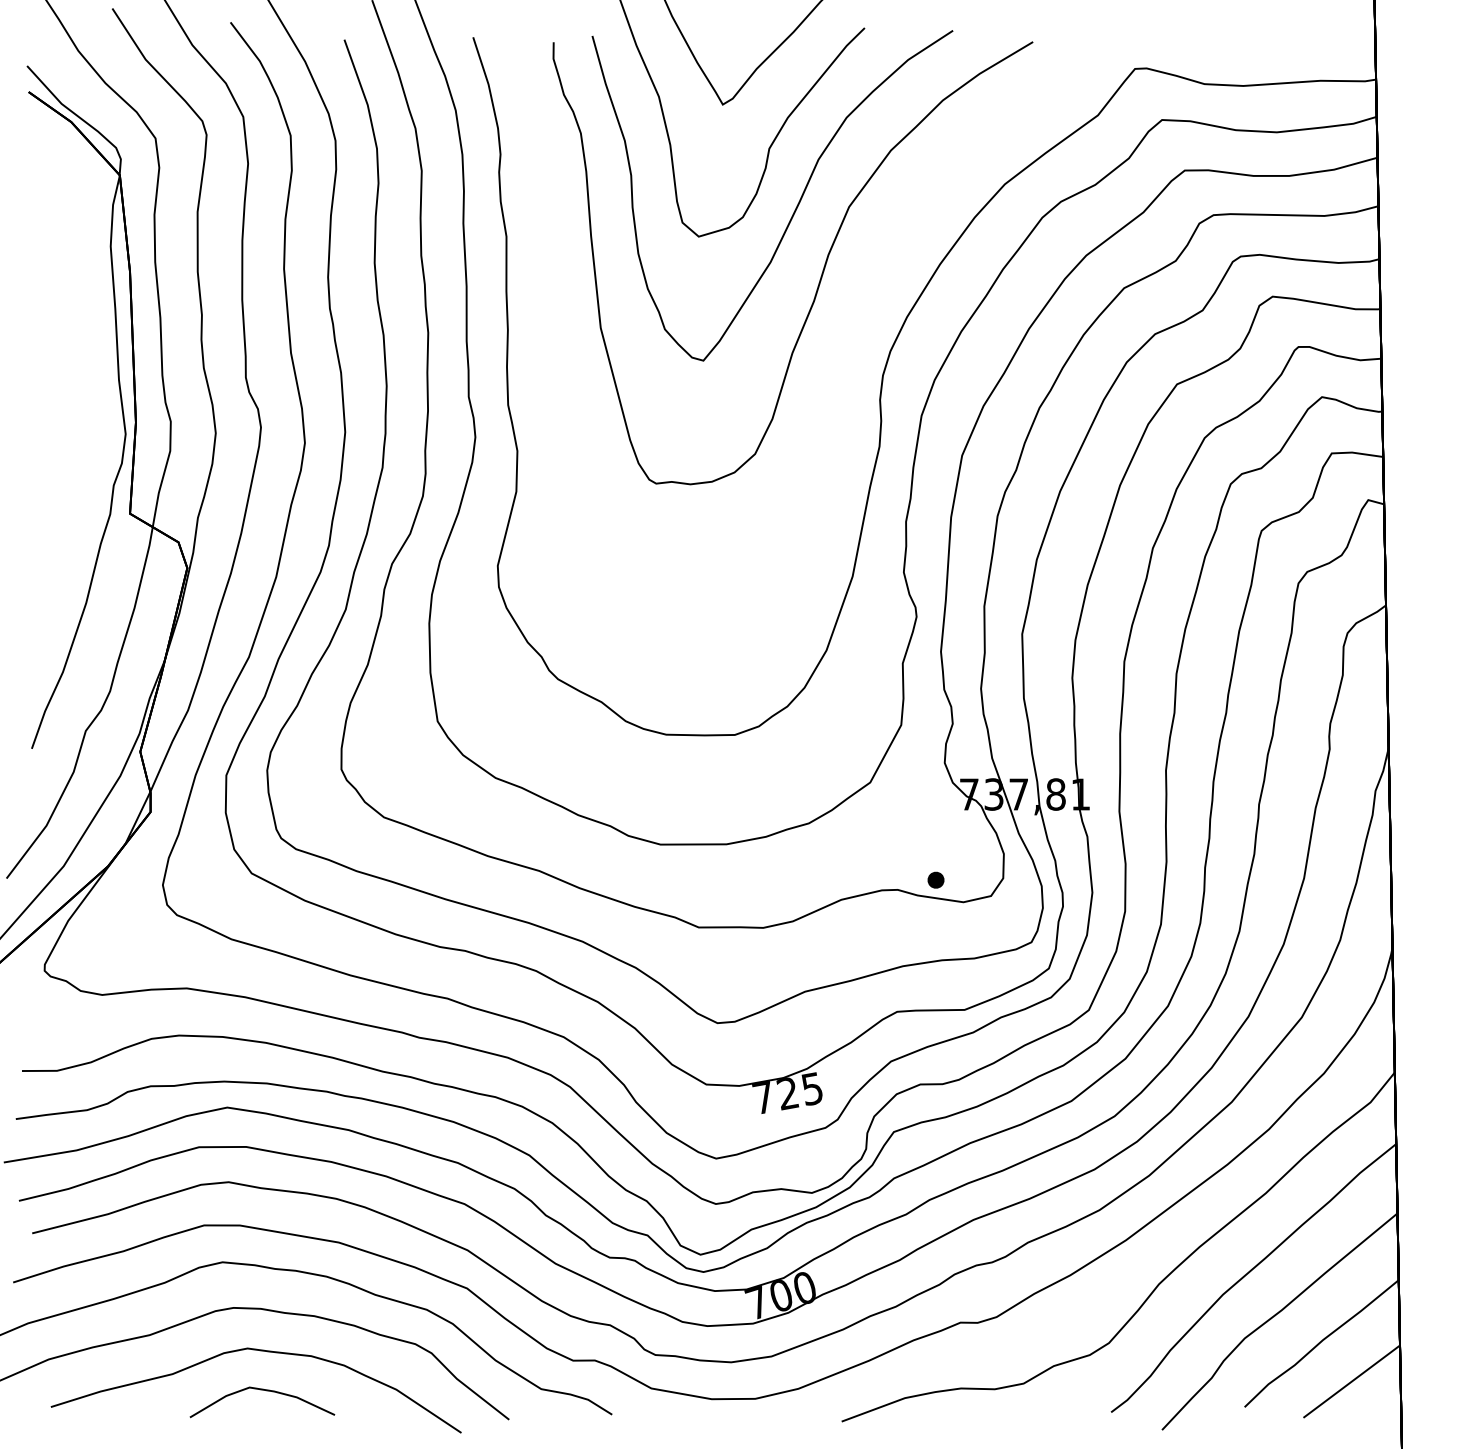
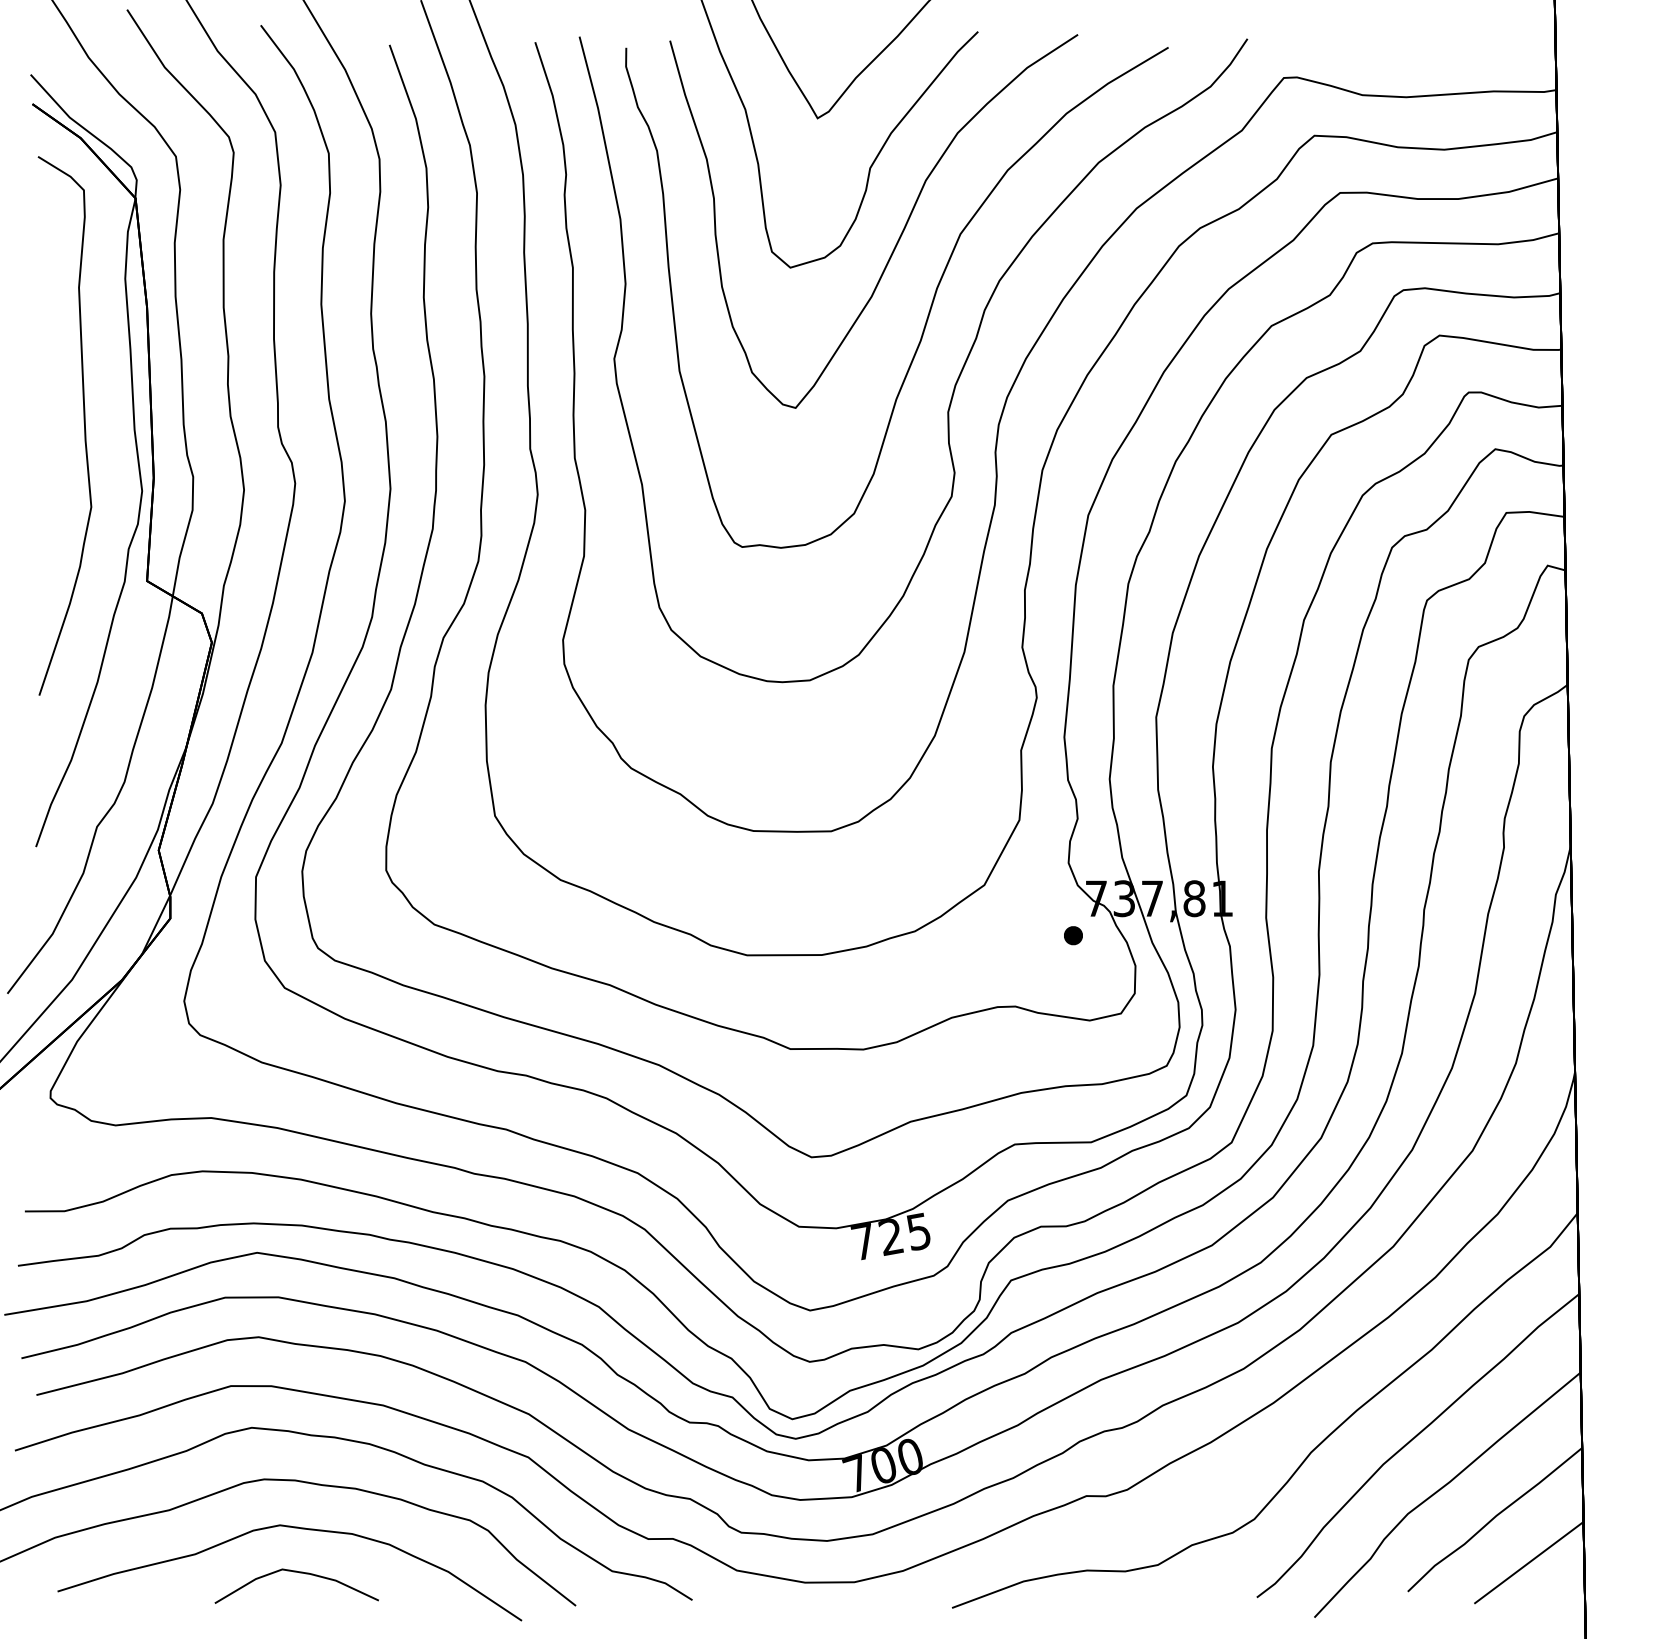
curve: (846, 333) -> (957, 377), added
curve: (74, 376) -> (84, 425), added
part: (935, 879) -> (1072, 934), moved

